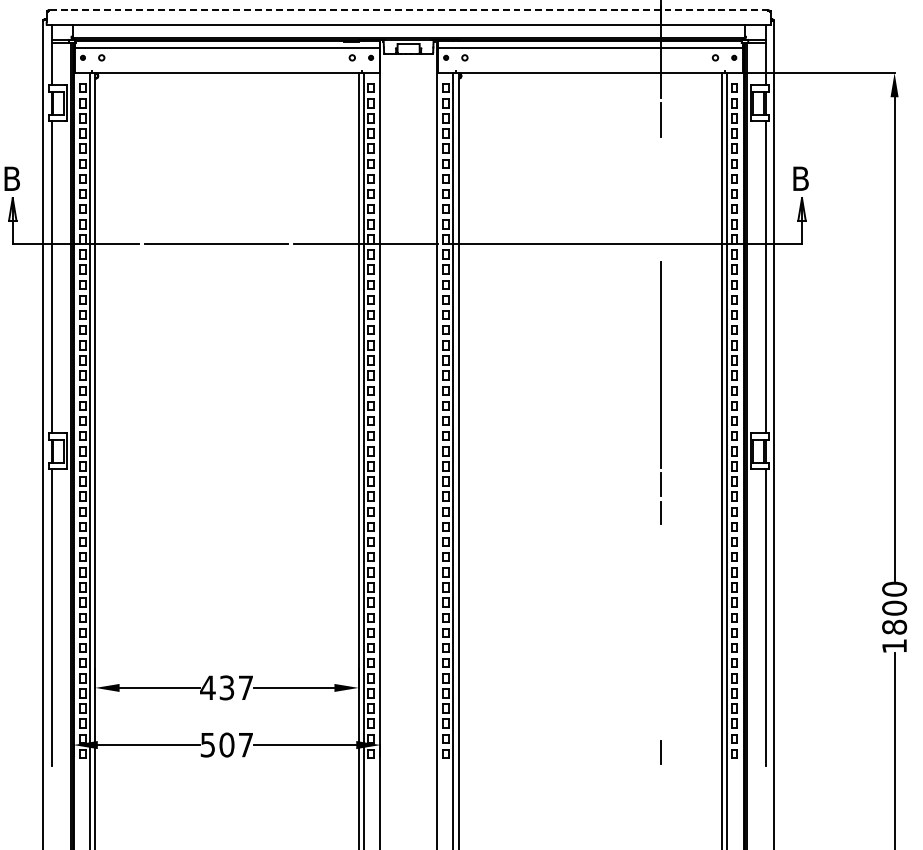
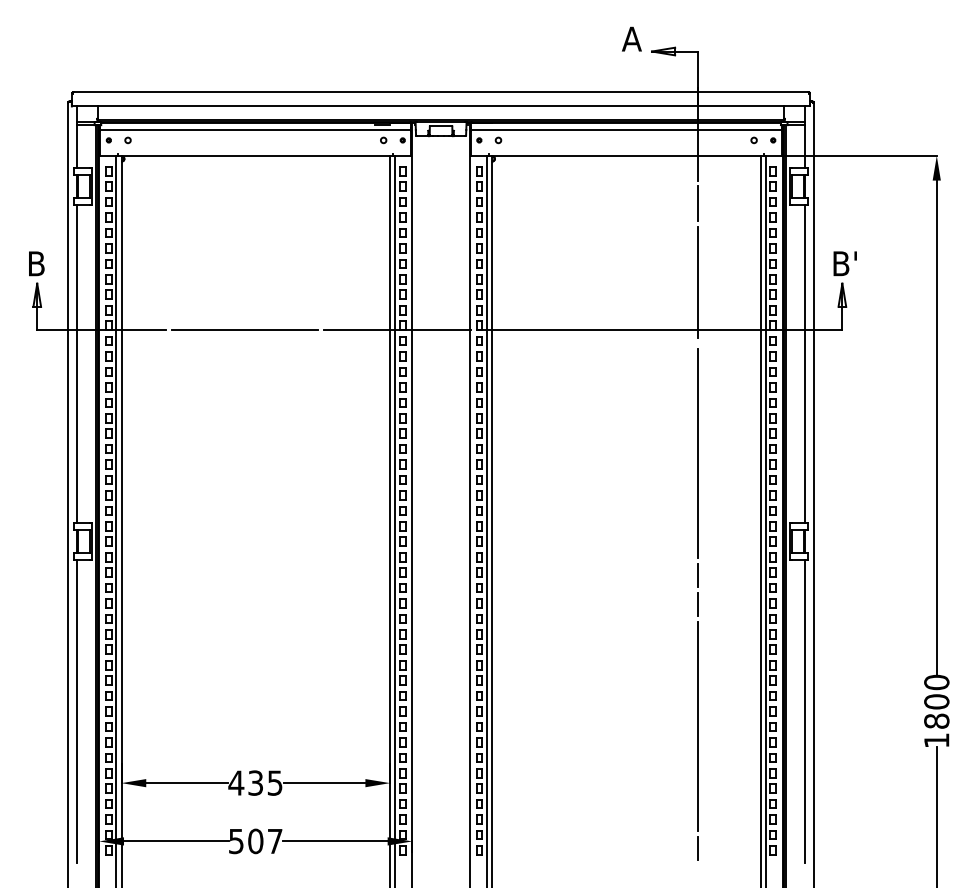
line: (408, 9) -> (440, 91), dashed -> solid
text: (814, 170) -> (855, 255), B -> B'
line: (660, 197) -> (698, 282), added
line: (660, 632) -> (698, 726), added
text: (245, 687) -> (274, 782), 437 -> 435

